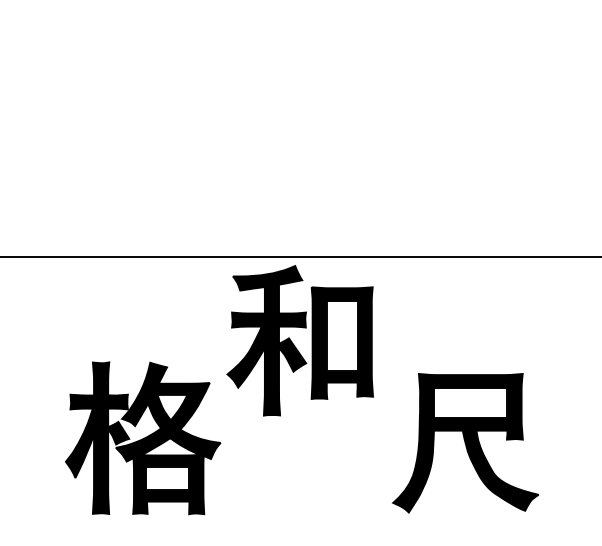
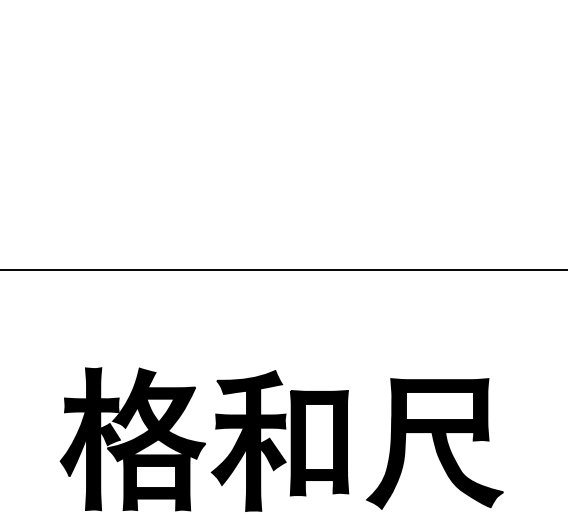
part: (293, 342) -> (273, 442), moved

